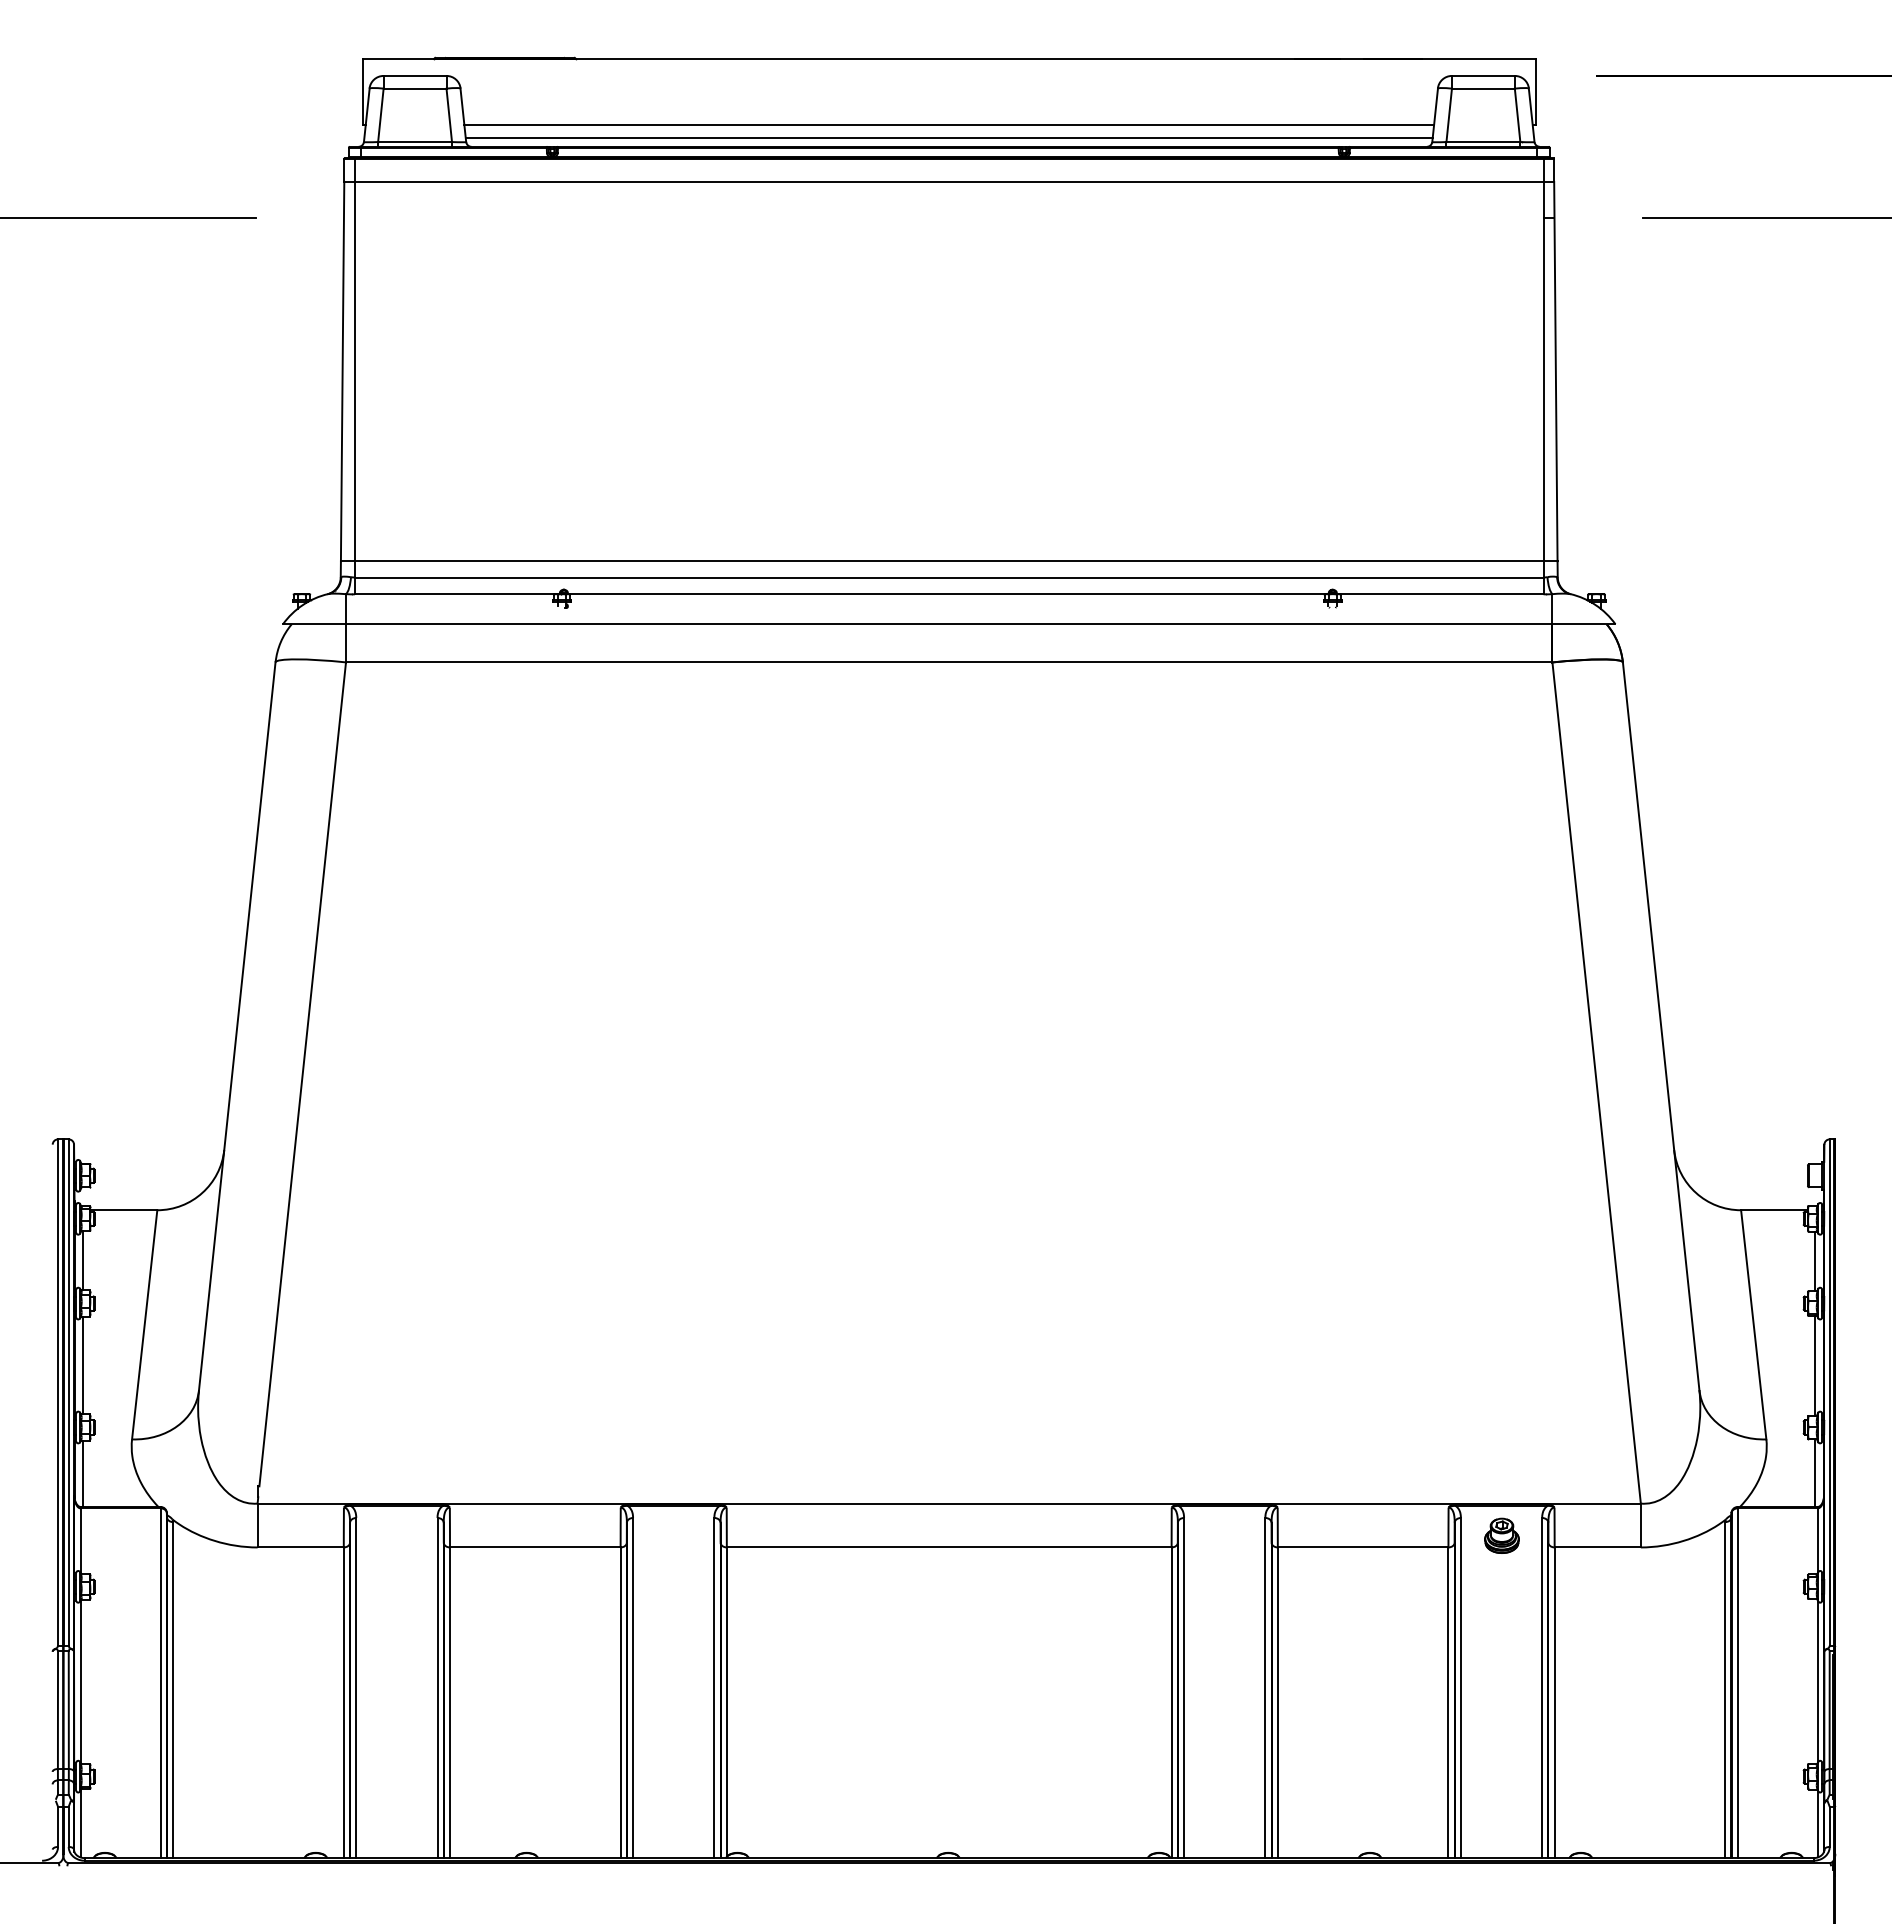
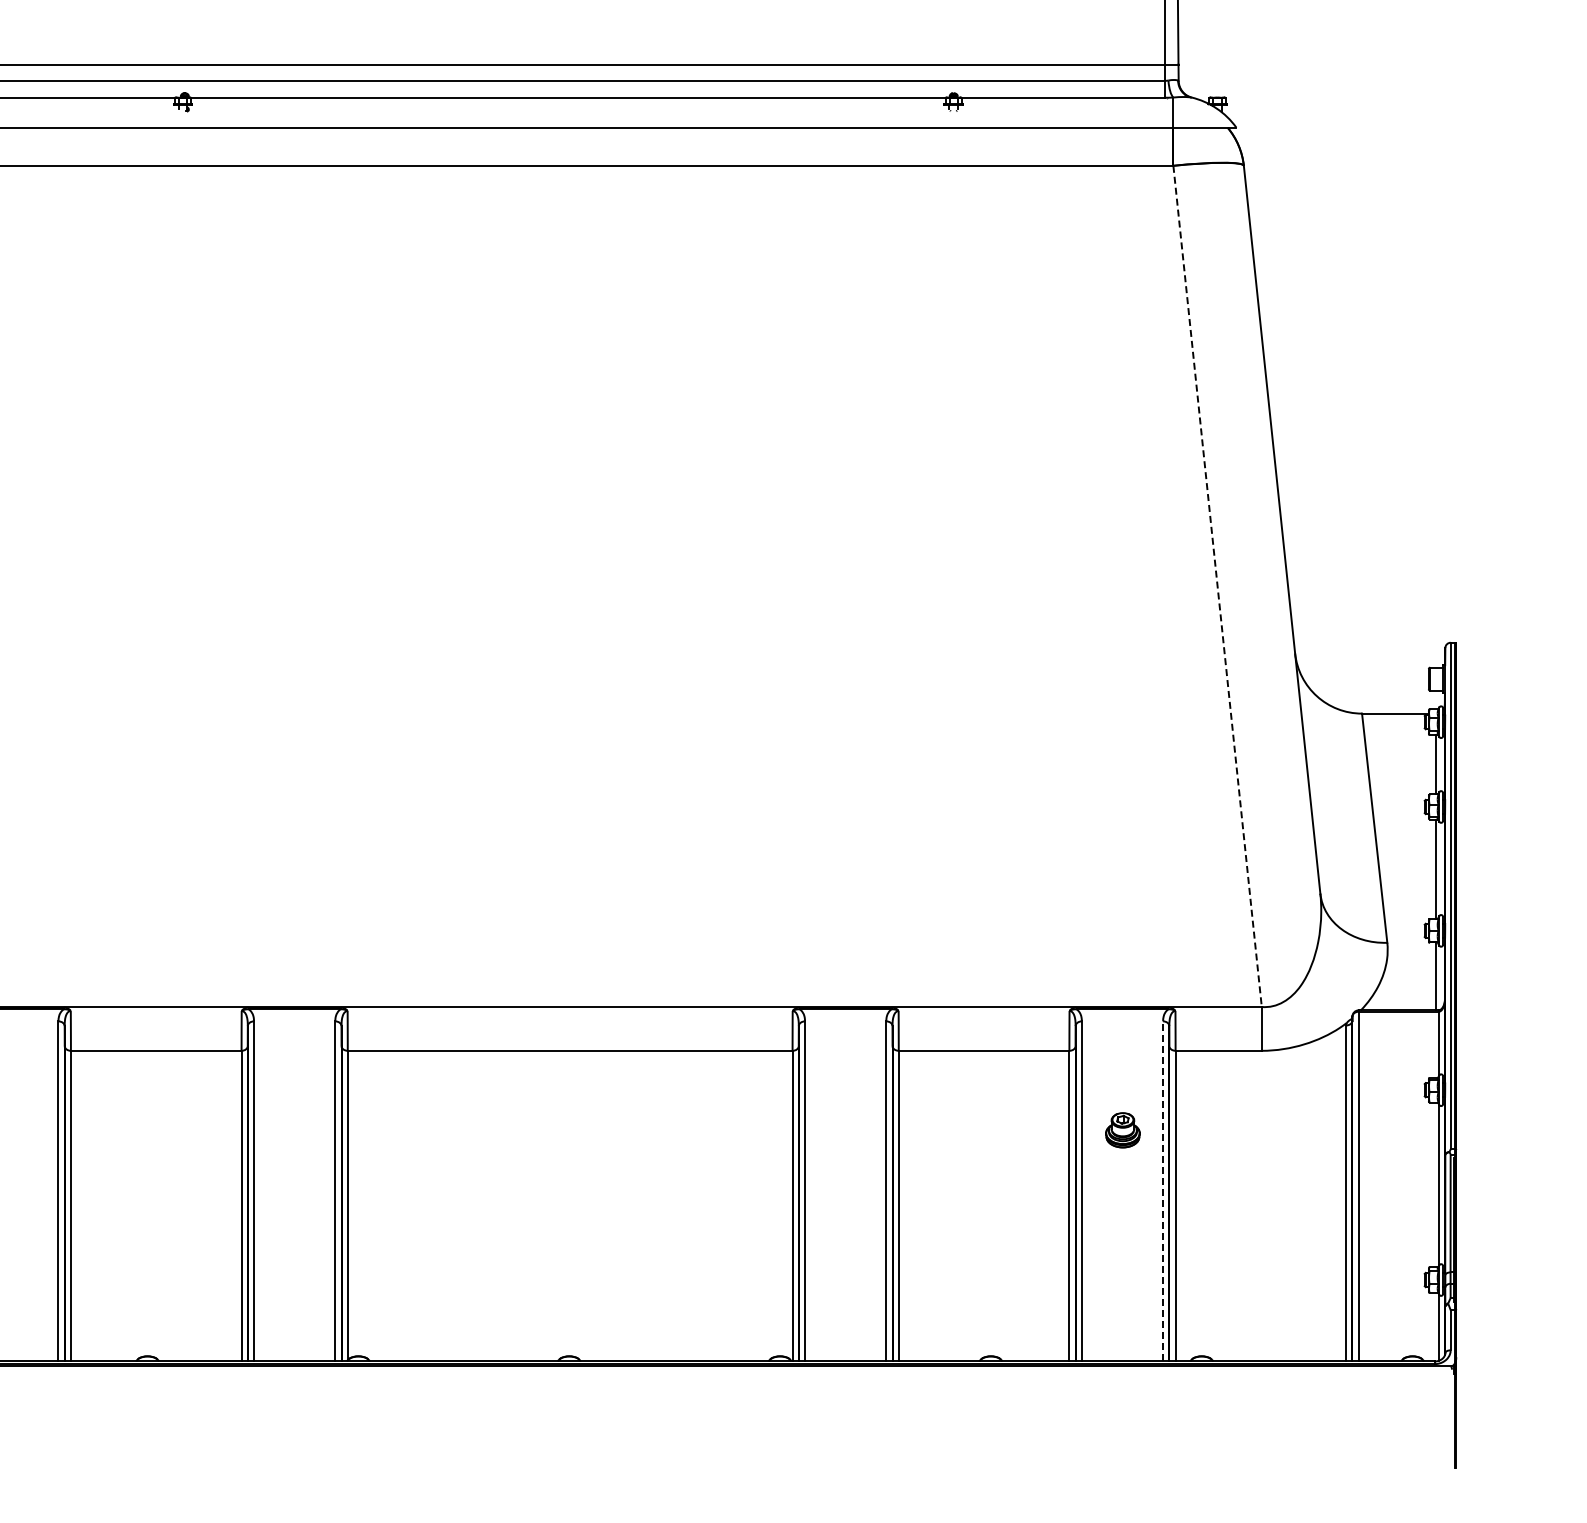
line: (1596, 1083) -> (1217, 586), solid -> dashed
part: (1501, 1535) -> (1122, 1129), moved
line: (1542, 1687) -> (1163, 1190), solid -> dashed

